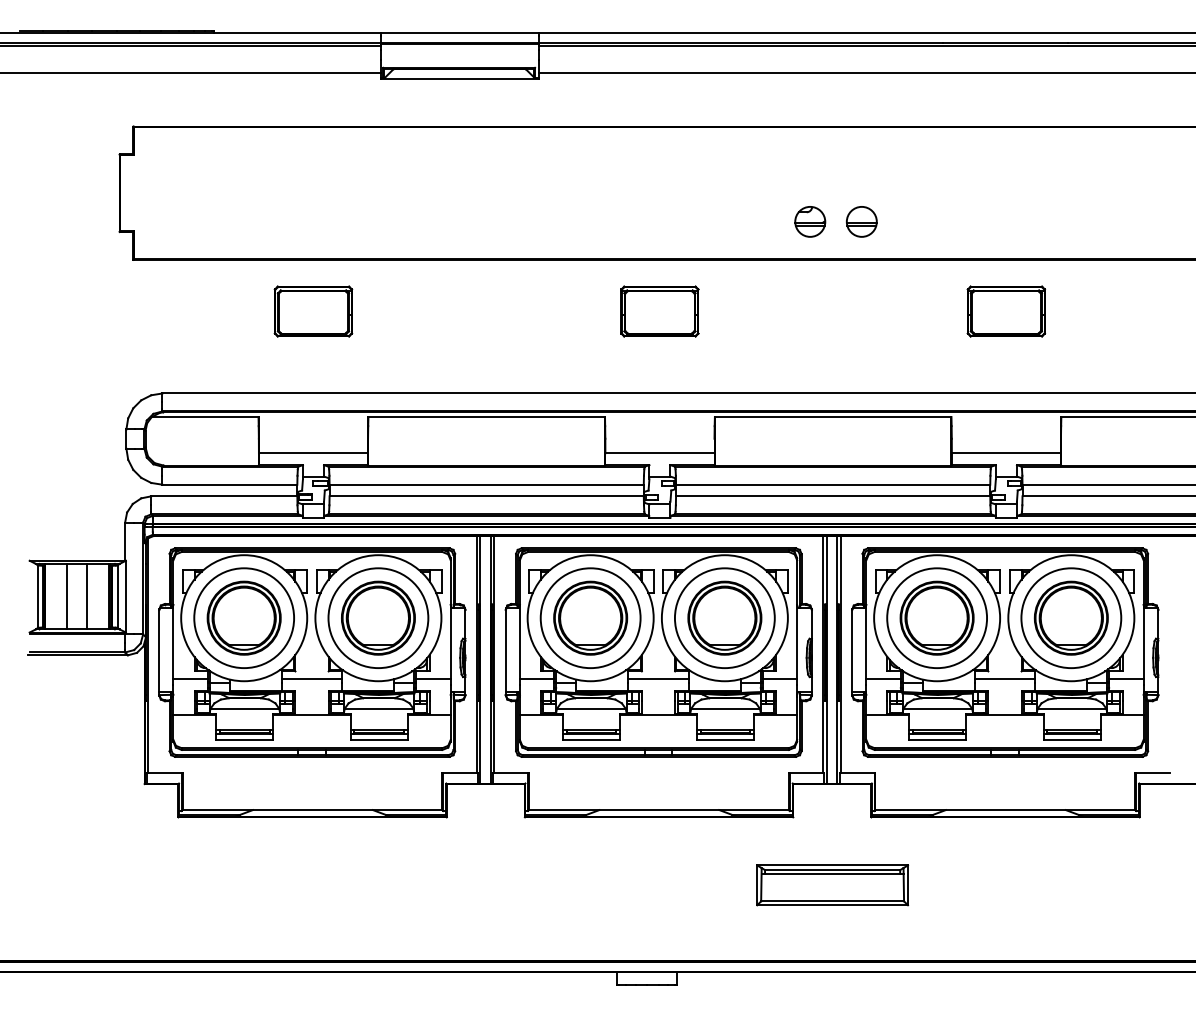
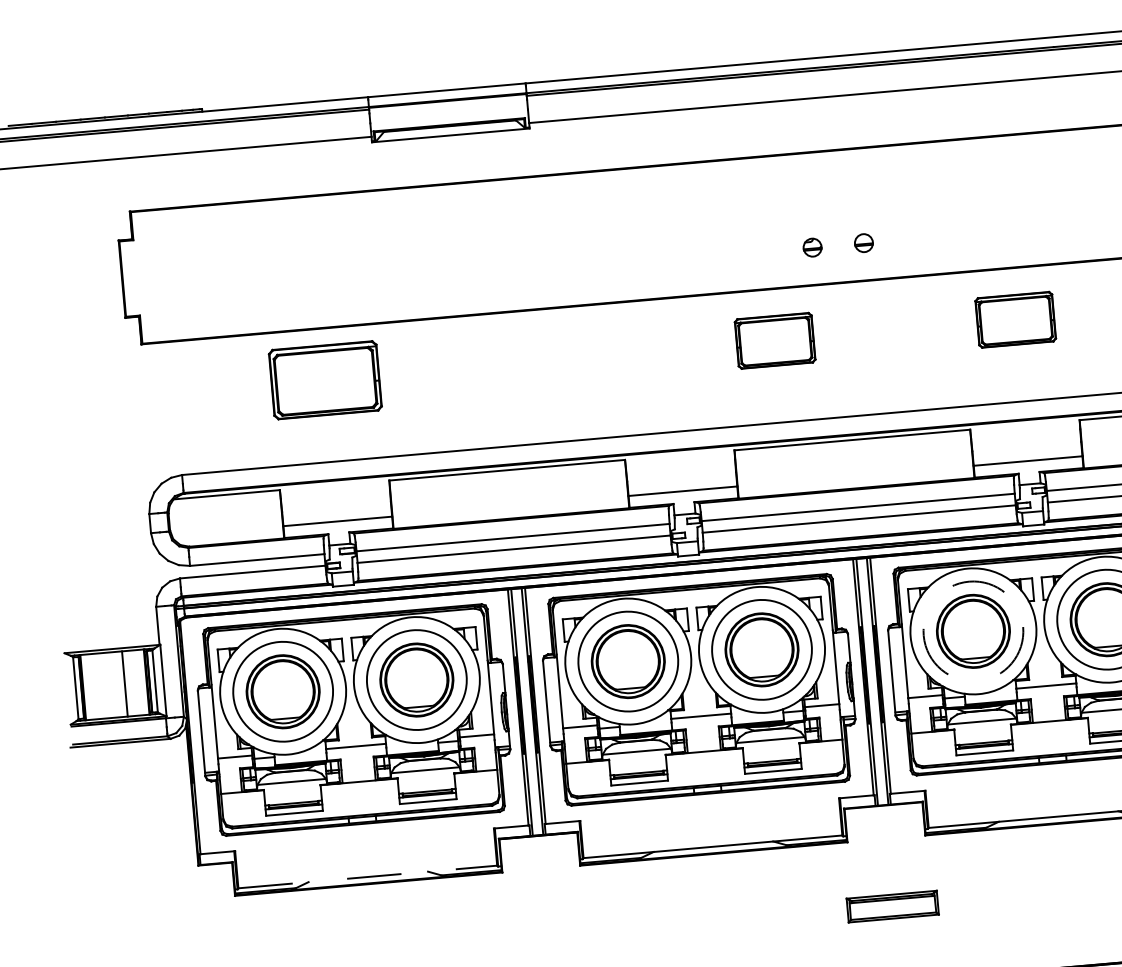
part: (810, 221) -> (812, 247), size x0.6
part: (861, 221) -> (863, 242), size x0.6
part: (313, 311) -> (325, 380), size x1.4
part: (659, 311) -> (774, 340), moved
line: (67, 596) -> (105, 685), removed
circle: (937, 618) -> (973, 631), solid -> dashed
line: (312, 810) -> (367, 877), solid -> dashed
part: (832, 885) -> (892, 906), size x0.6

